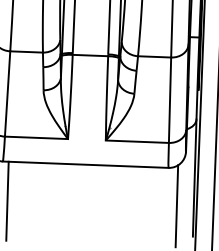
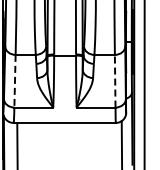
line: (8, 94) -> (15, 81), solid -> dashed
line: (170, 99) -> (115, 80), solid -> dashed

